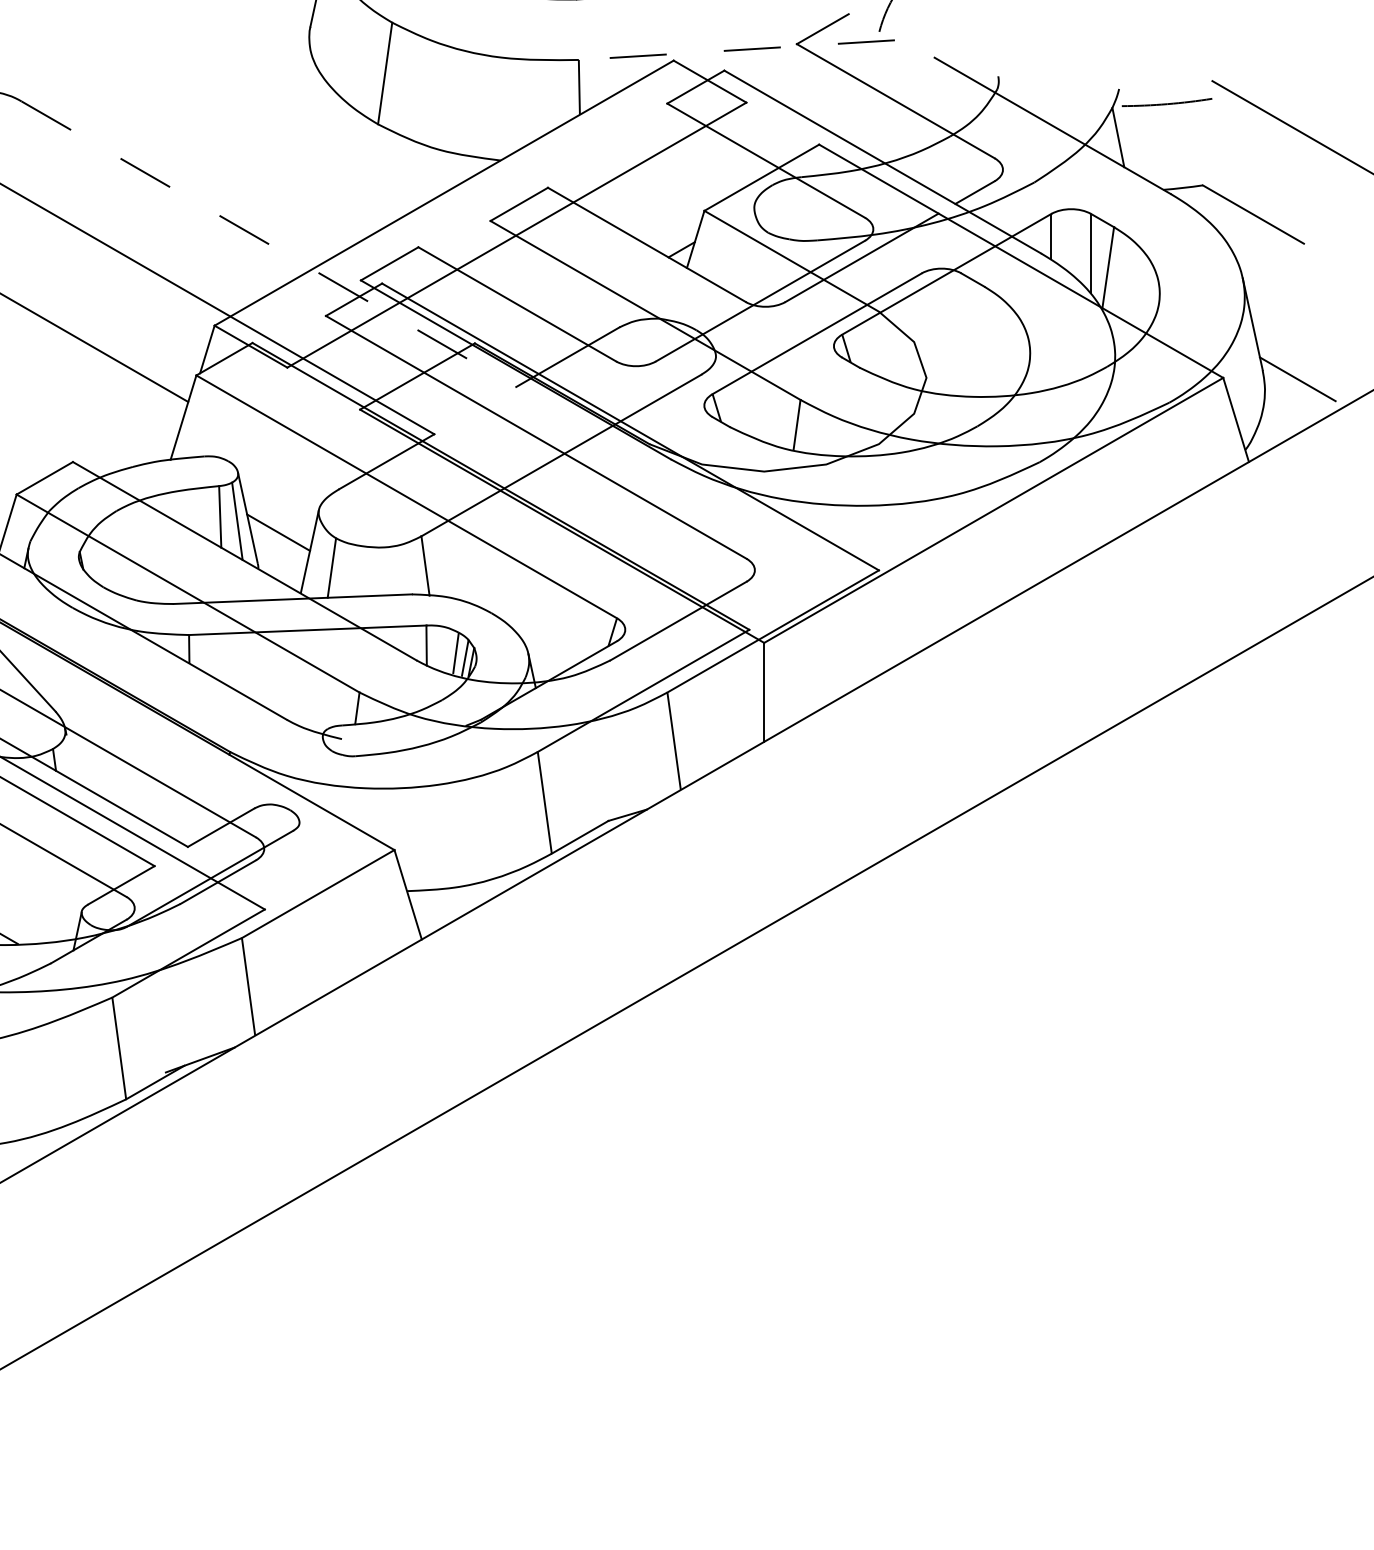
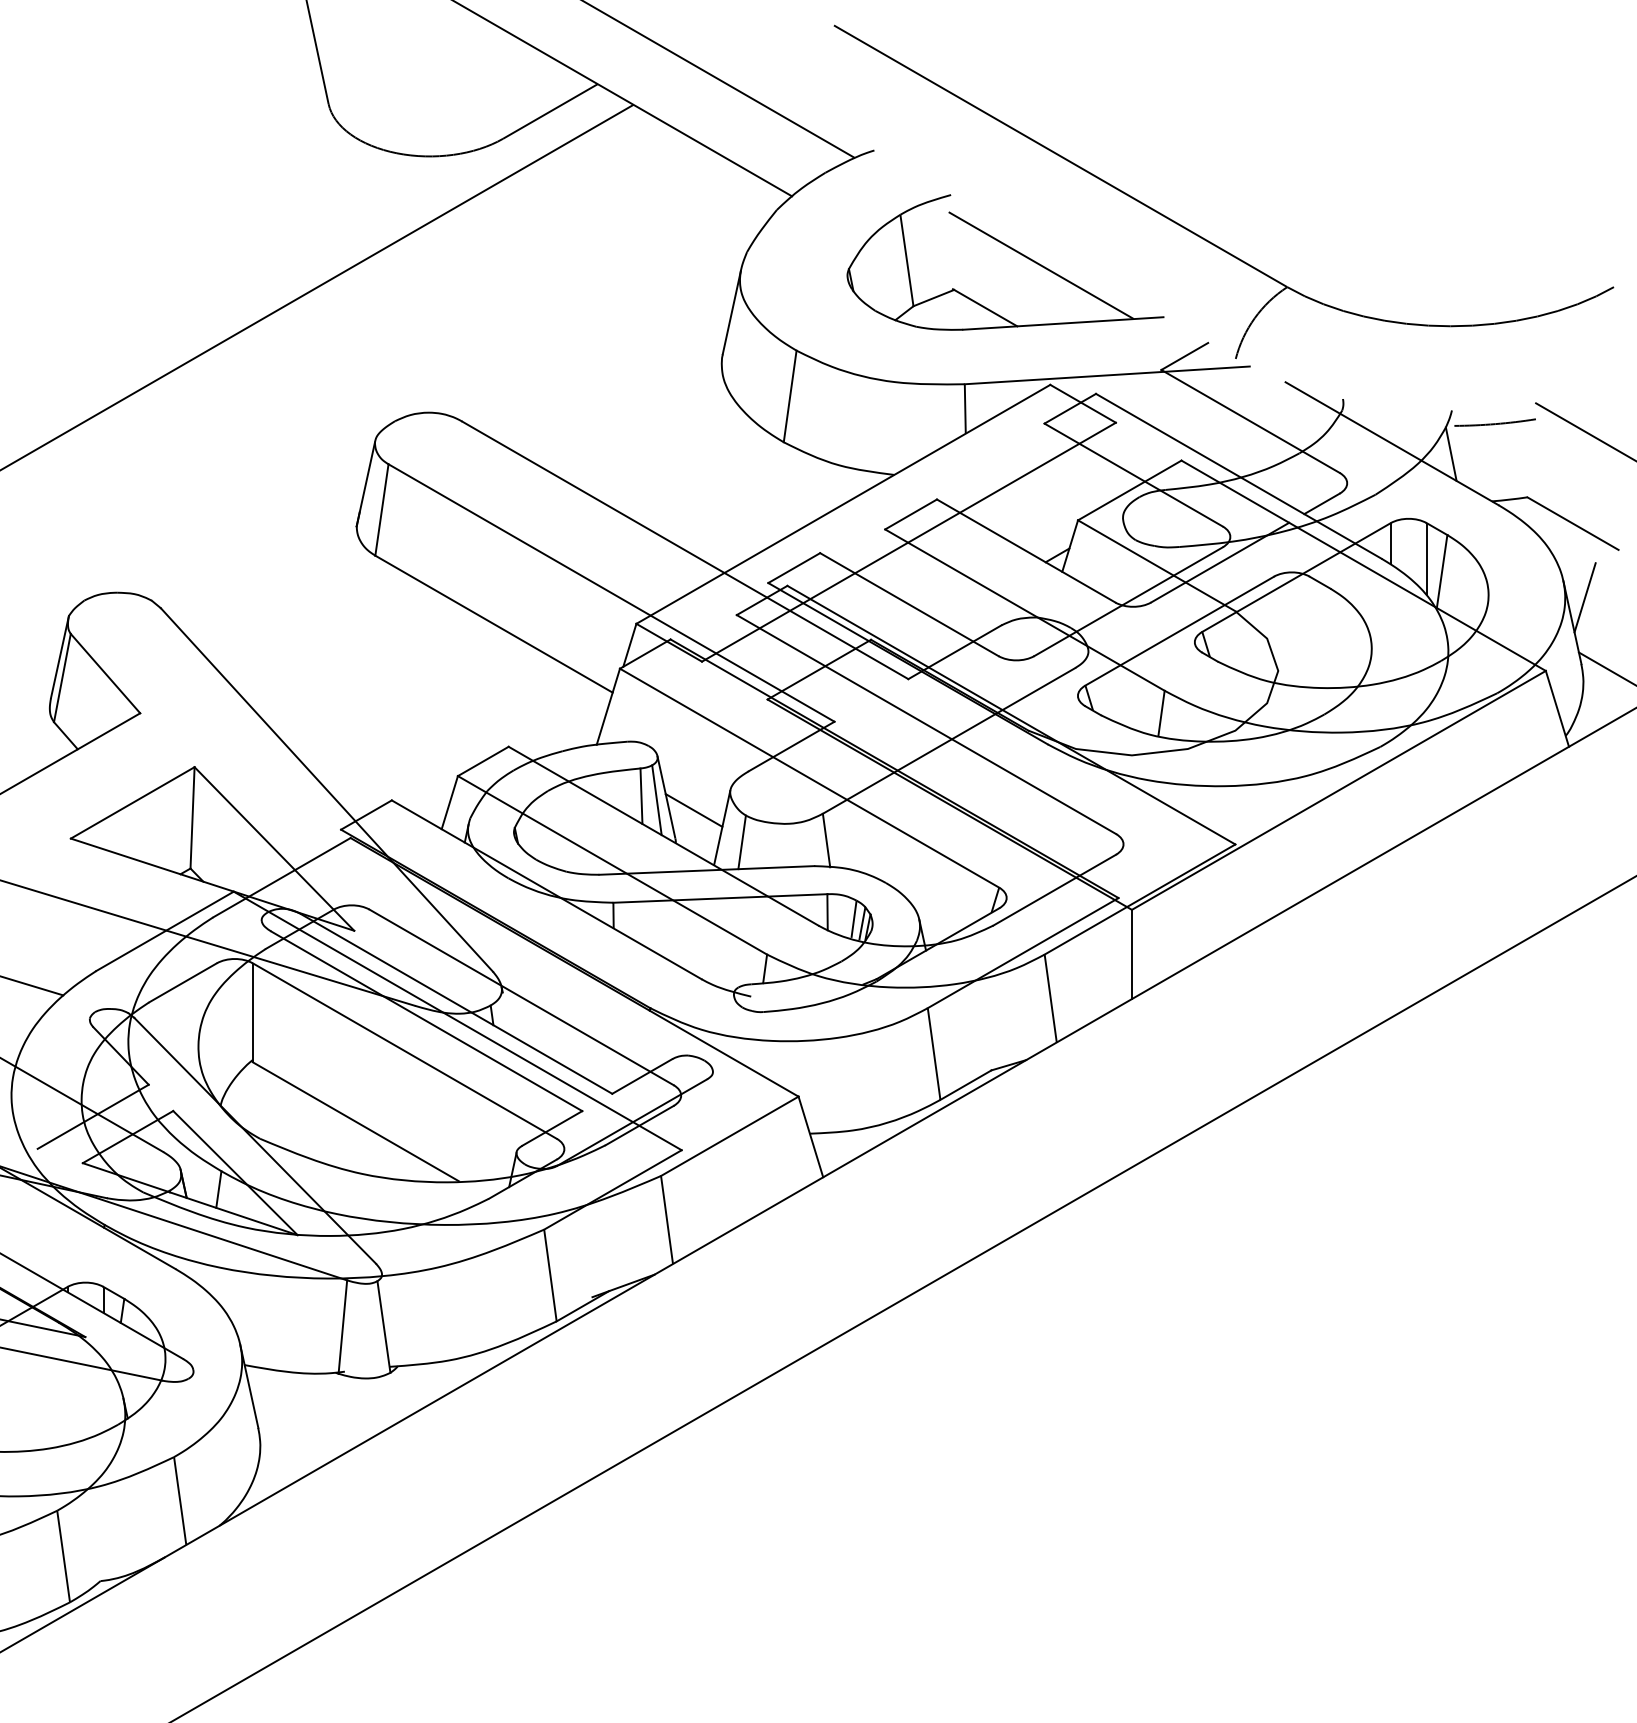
line: (737, 50) -> (1107, 375), dashed -> solid
line: (269, 244) -> (685, 550), dashed -> solid
line: (1266, 296) -> (1584, 597), added

